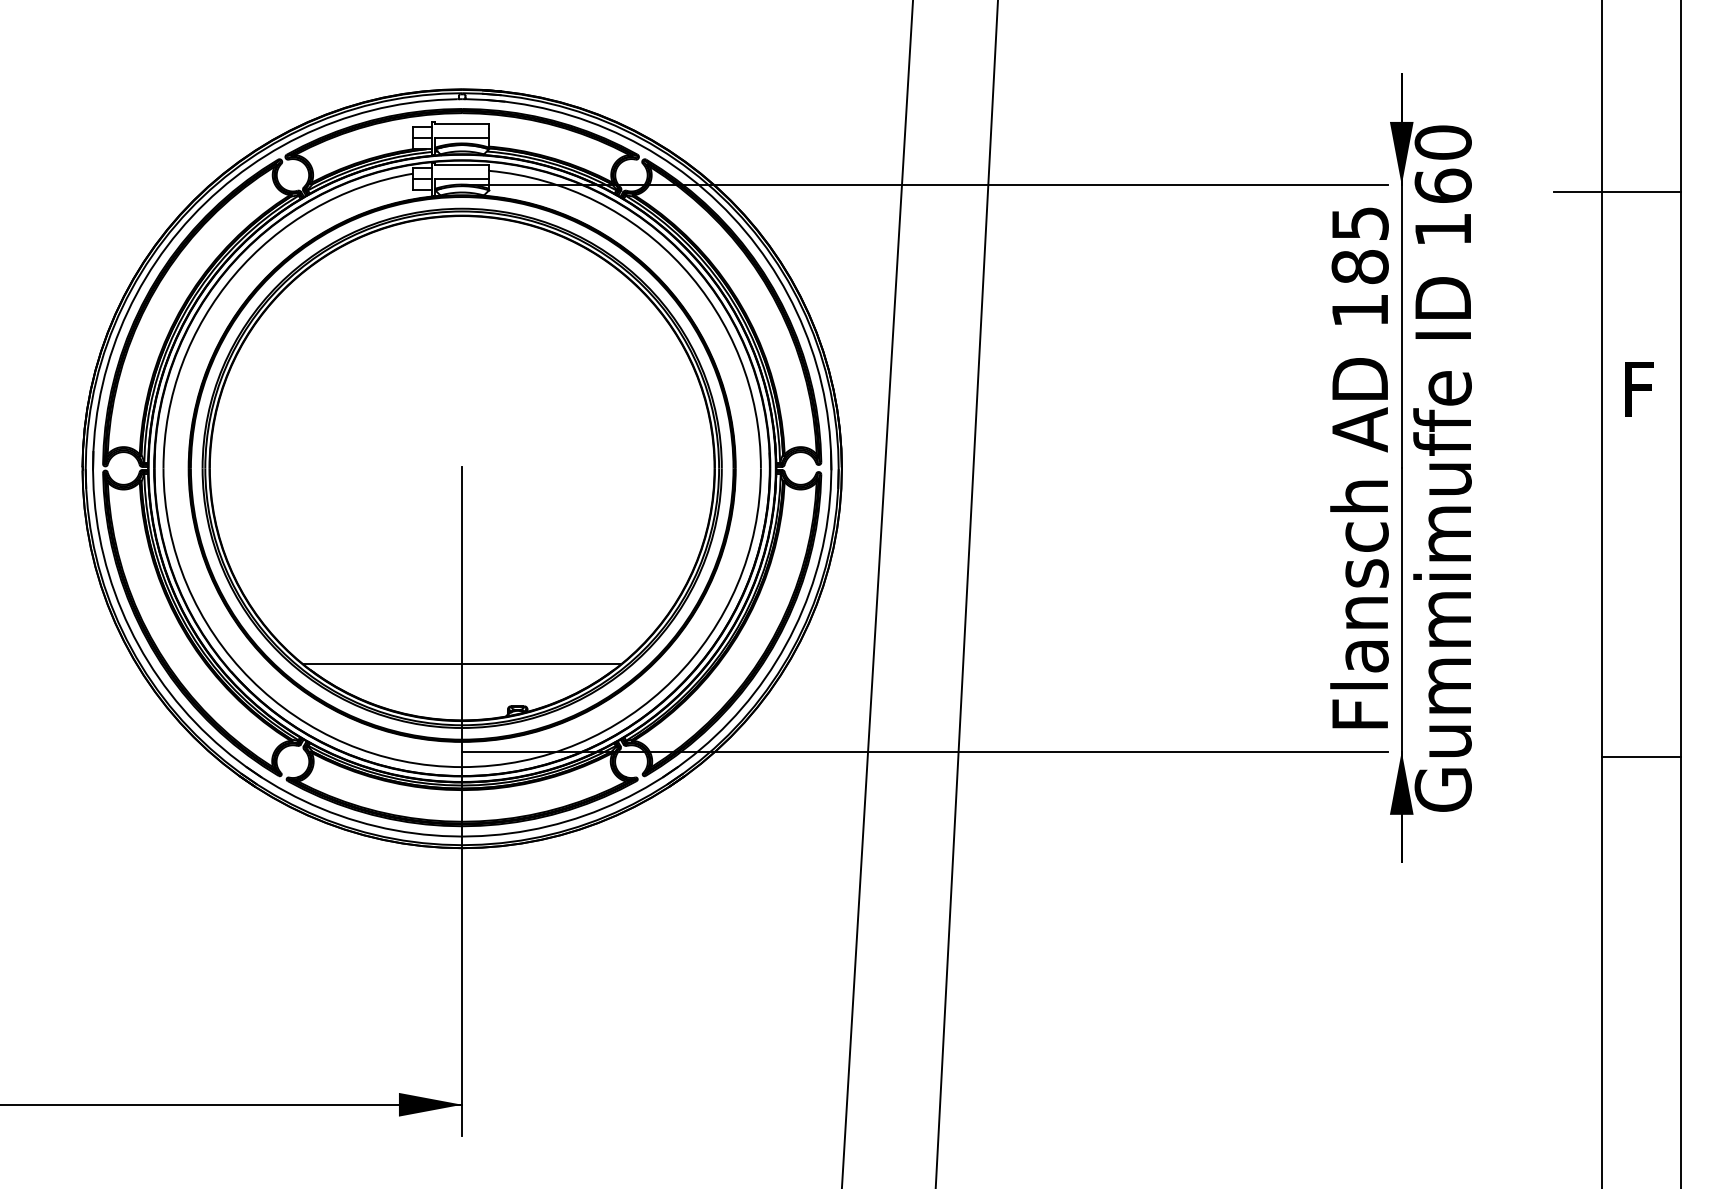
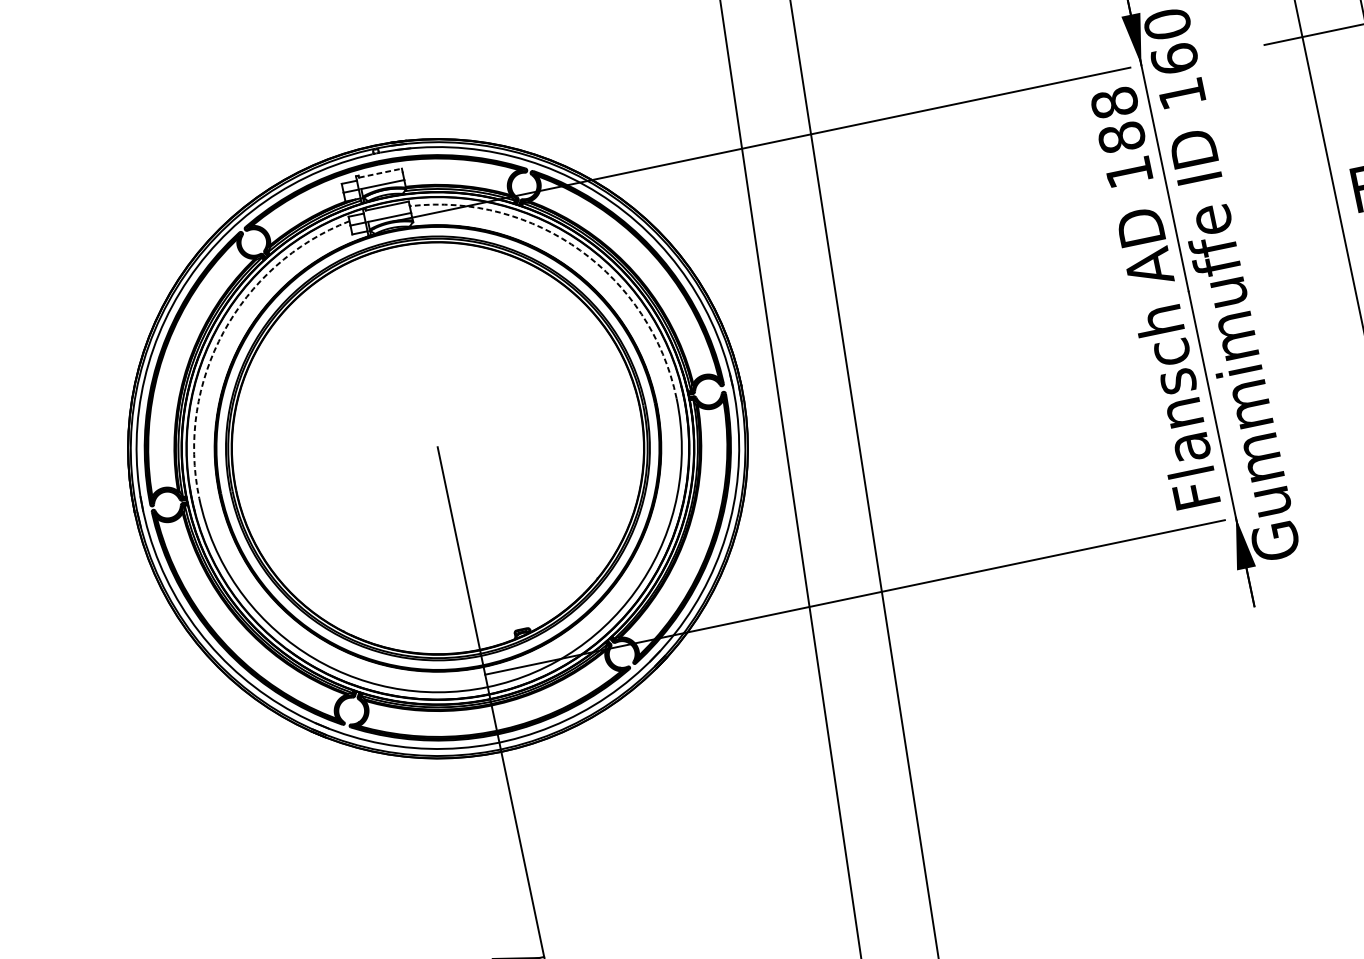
line: (462, 123) -> (380, 172), solid -> dashed
text: (1359, 223) -> (1114, 102), 185 -> 188
arc: (682, 266) -> (580, 250), solid -> dashed
arc: (234, 275) -> (223, 332), solid -> dashed
line: (462, 664) -> (470, 605), removed

